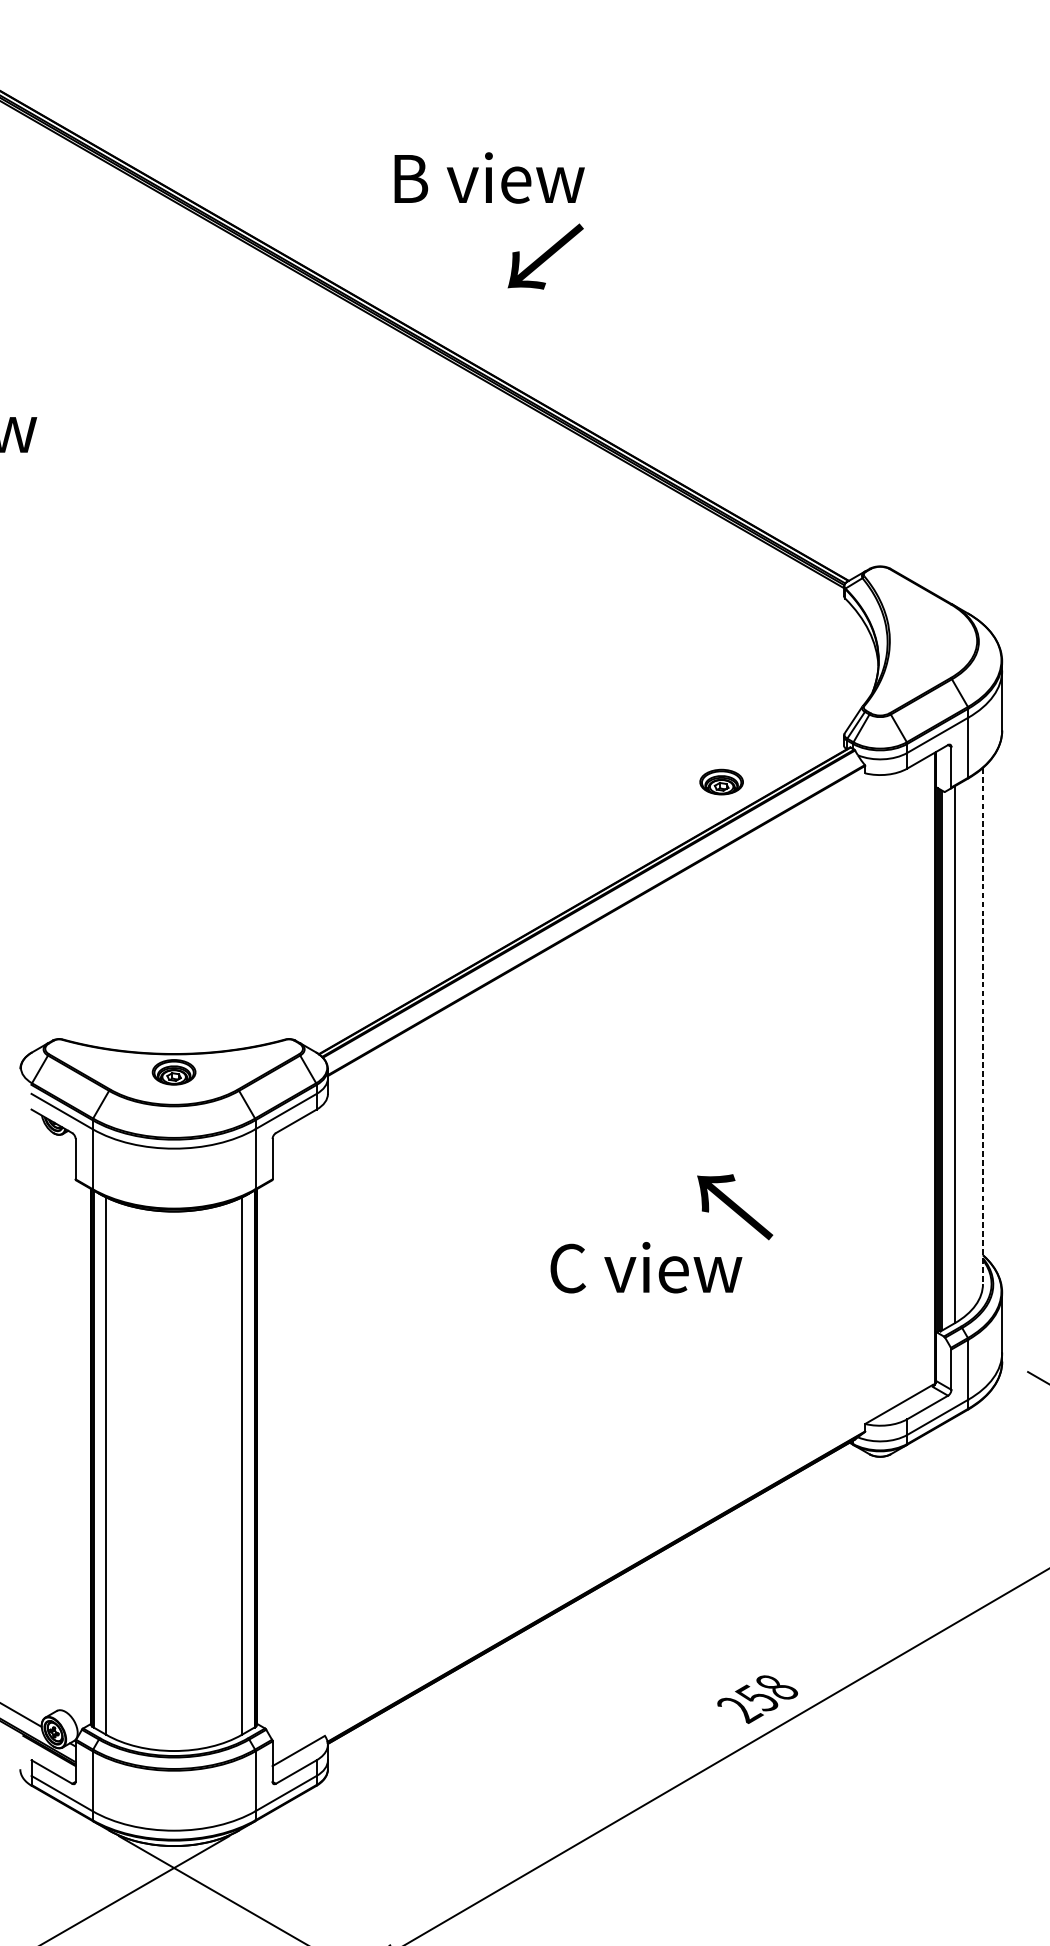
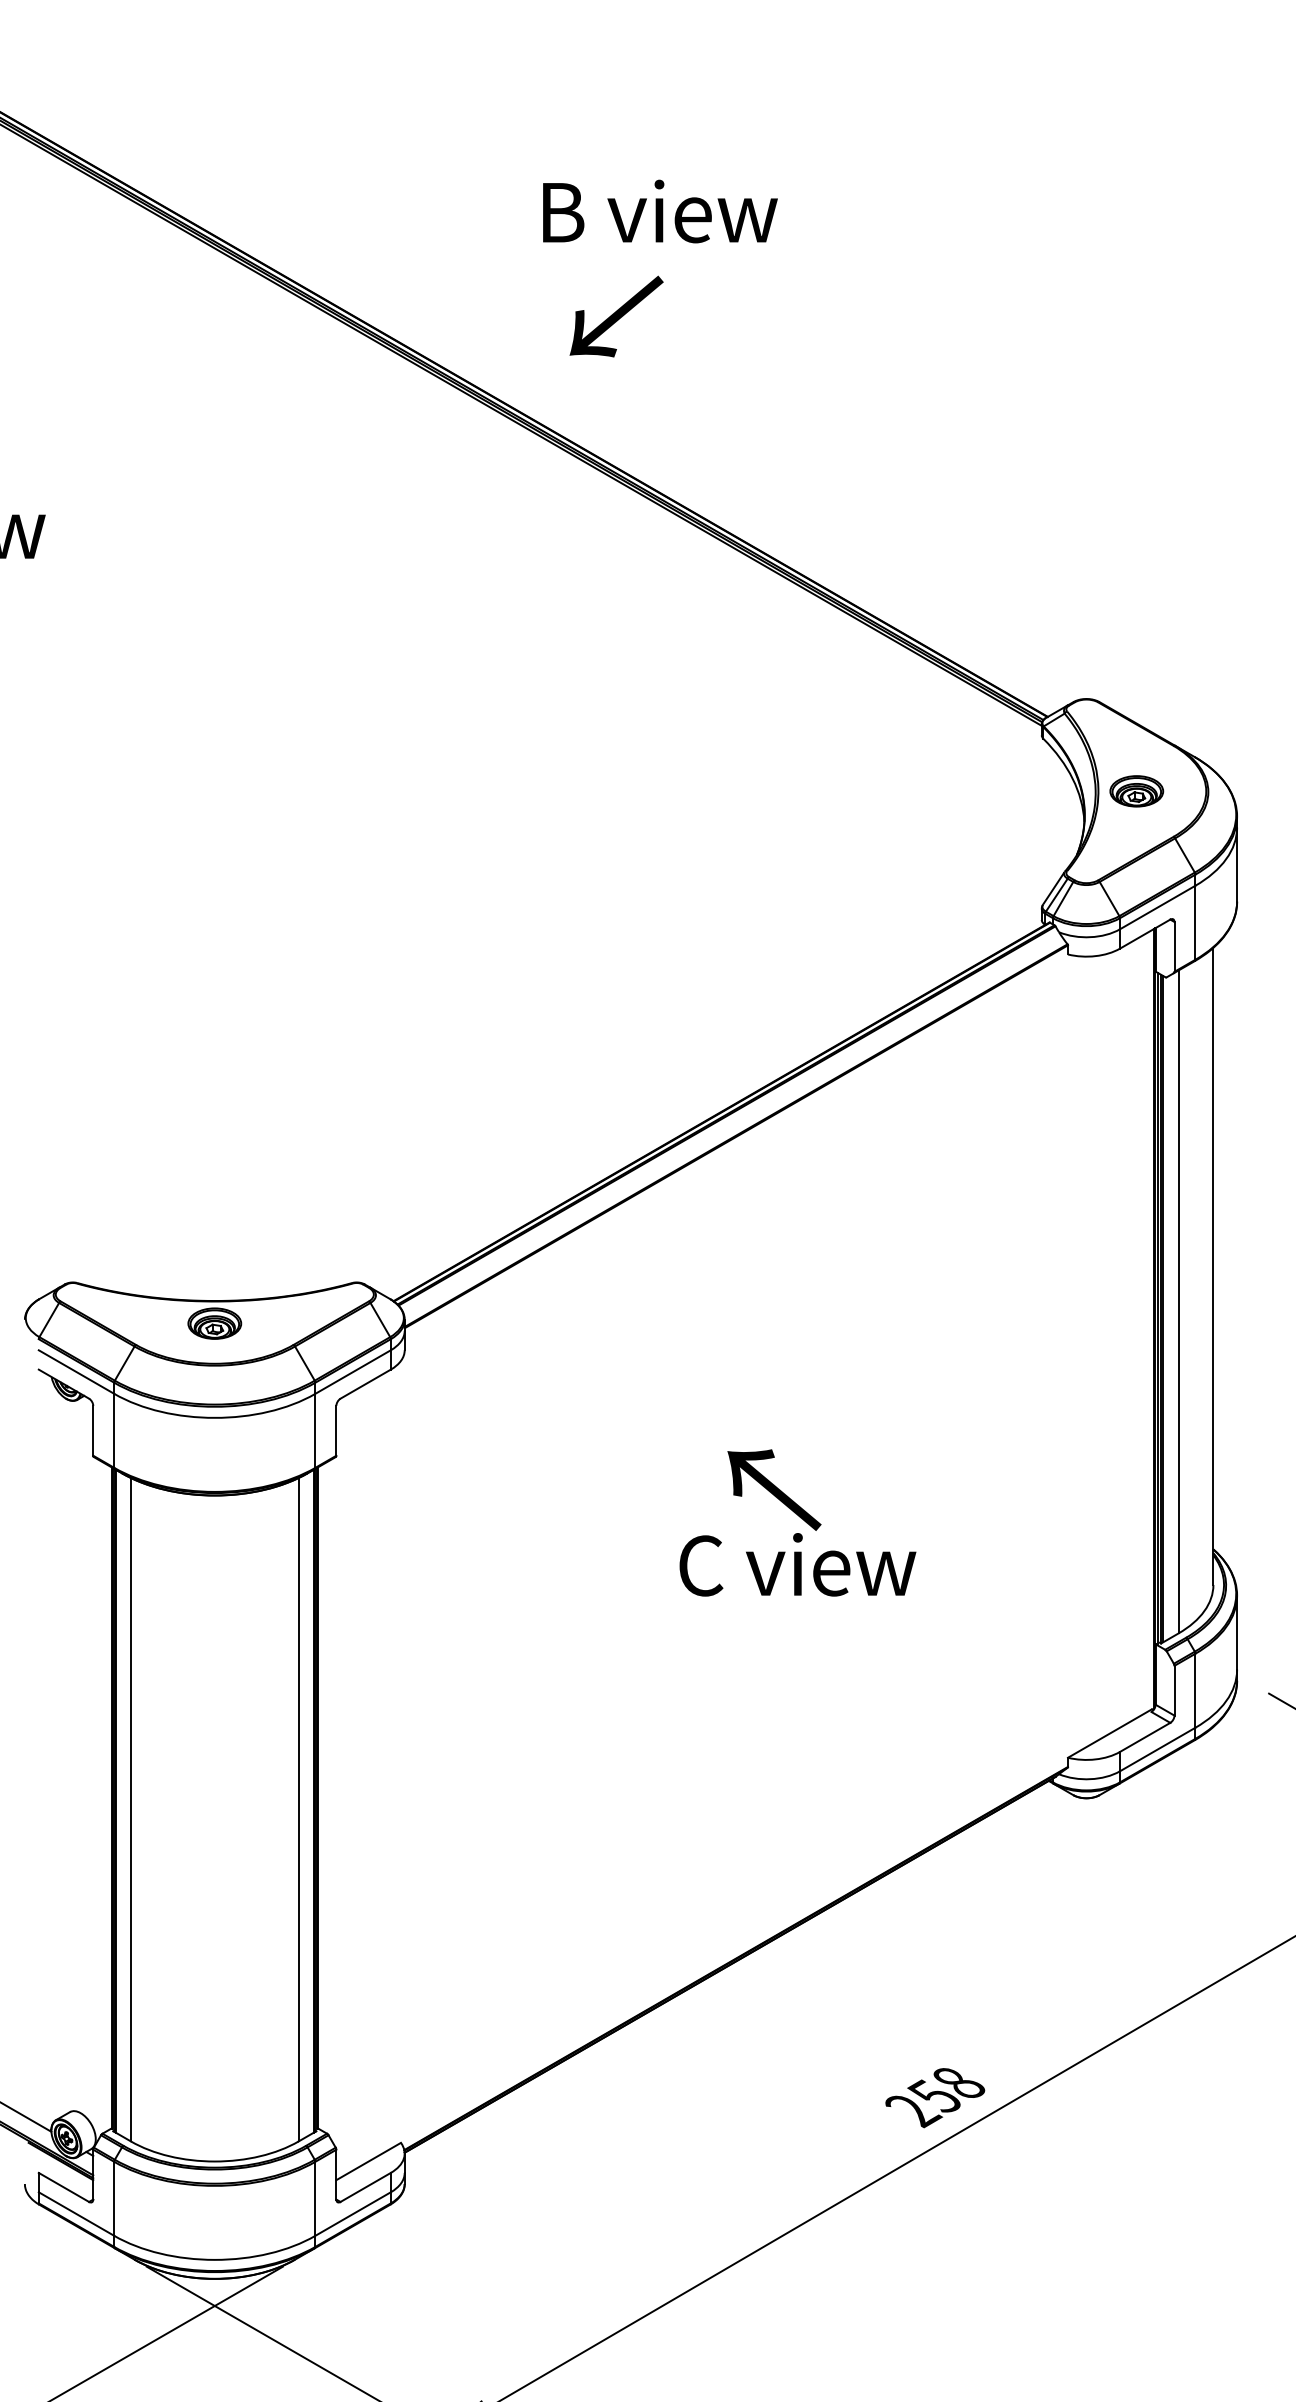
text: (489, 177) -> (660, 211), moved
text: (545, 256) -> (616, 316), moved
part: (721, 782) -> (1136, 791), moved
line: (983, 1026) -> (1213, 1266), dashed -> solid
text: (735, 1206) -> (774, 1489), moved

